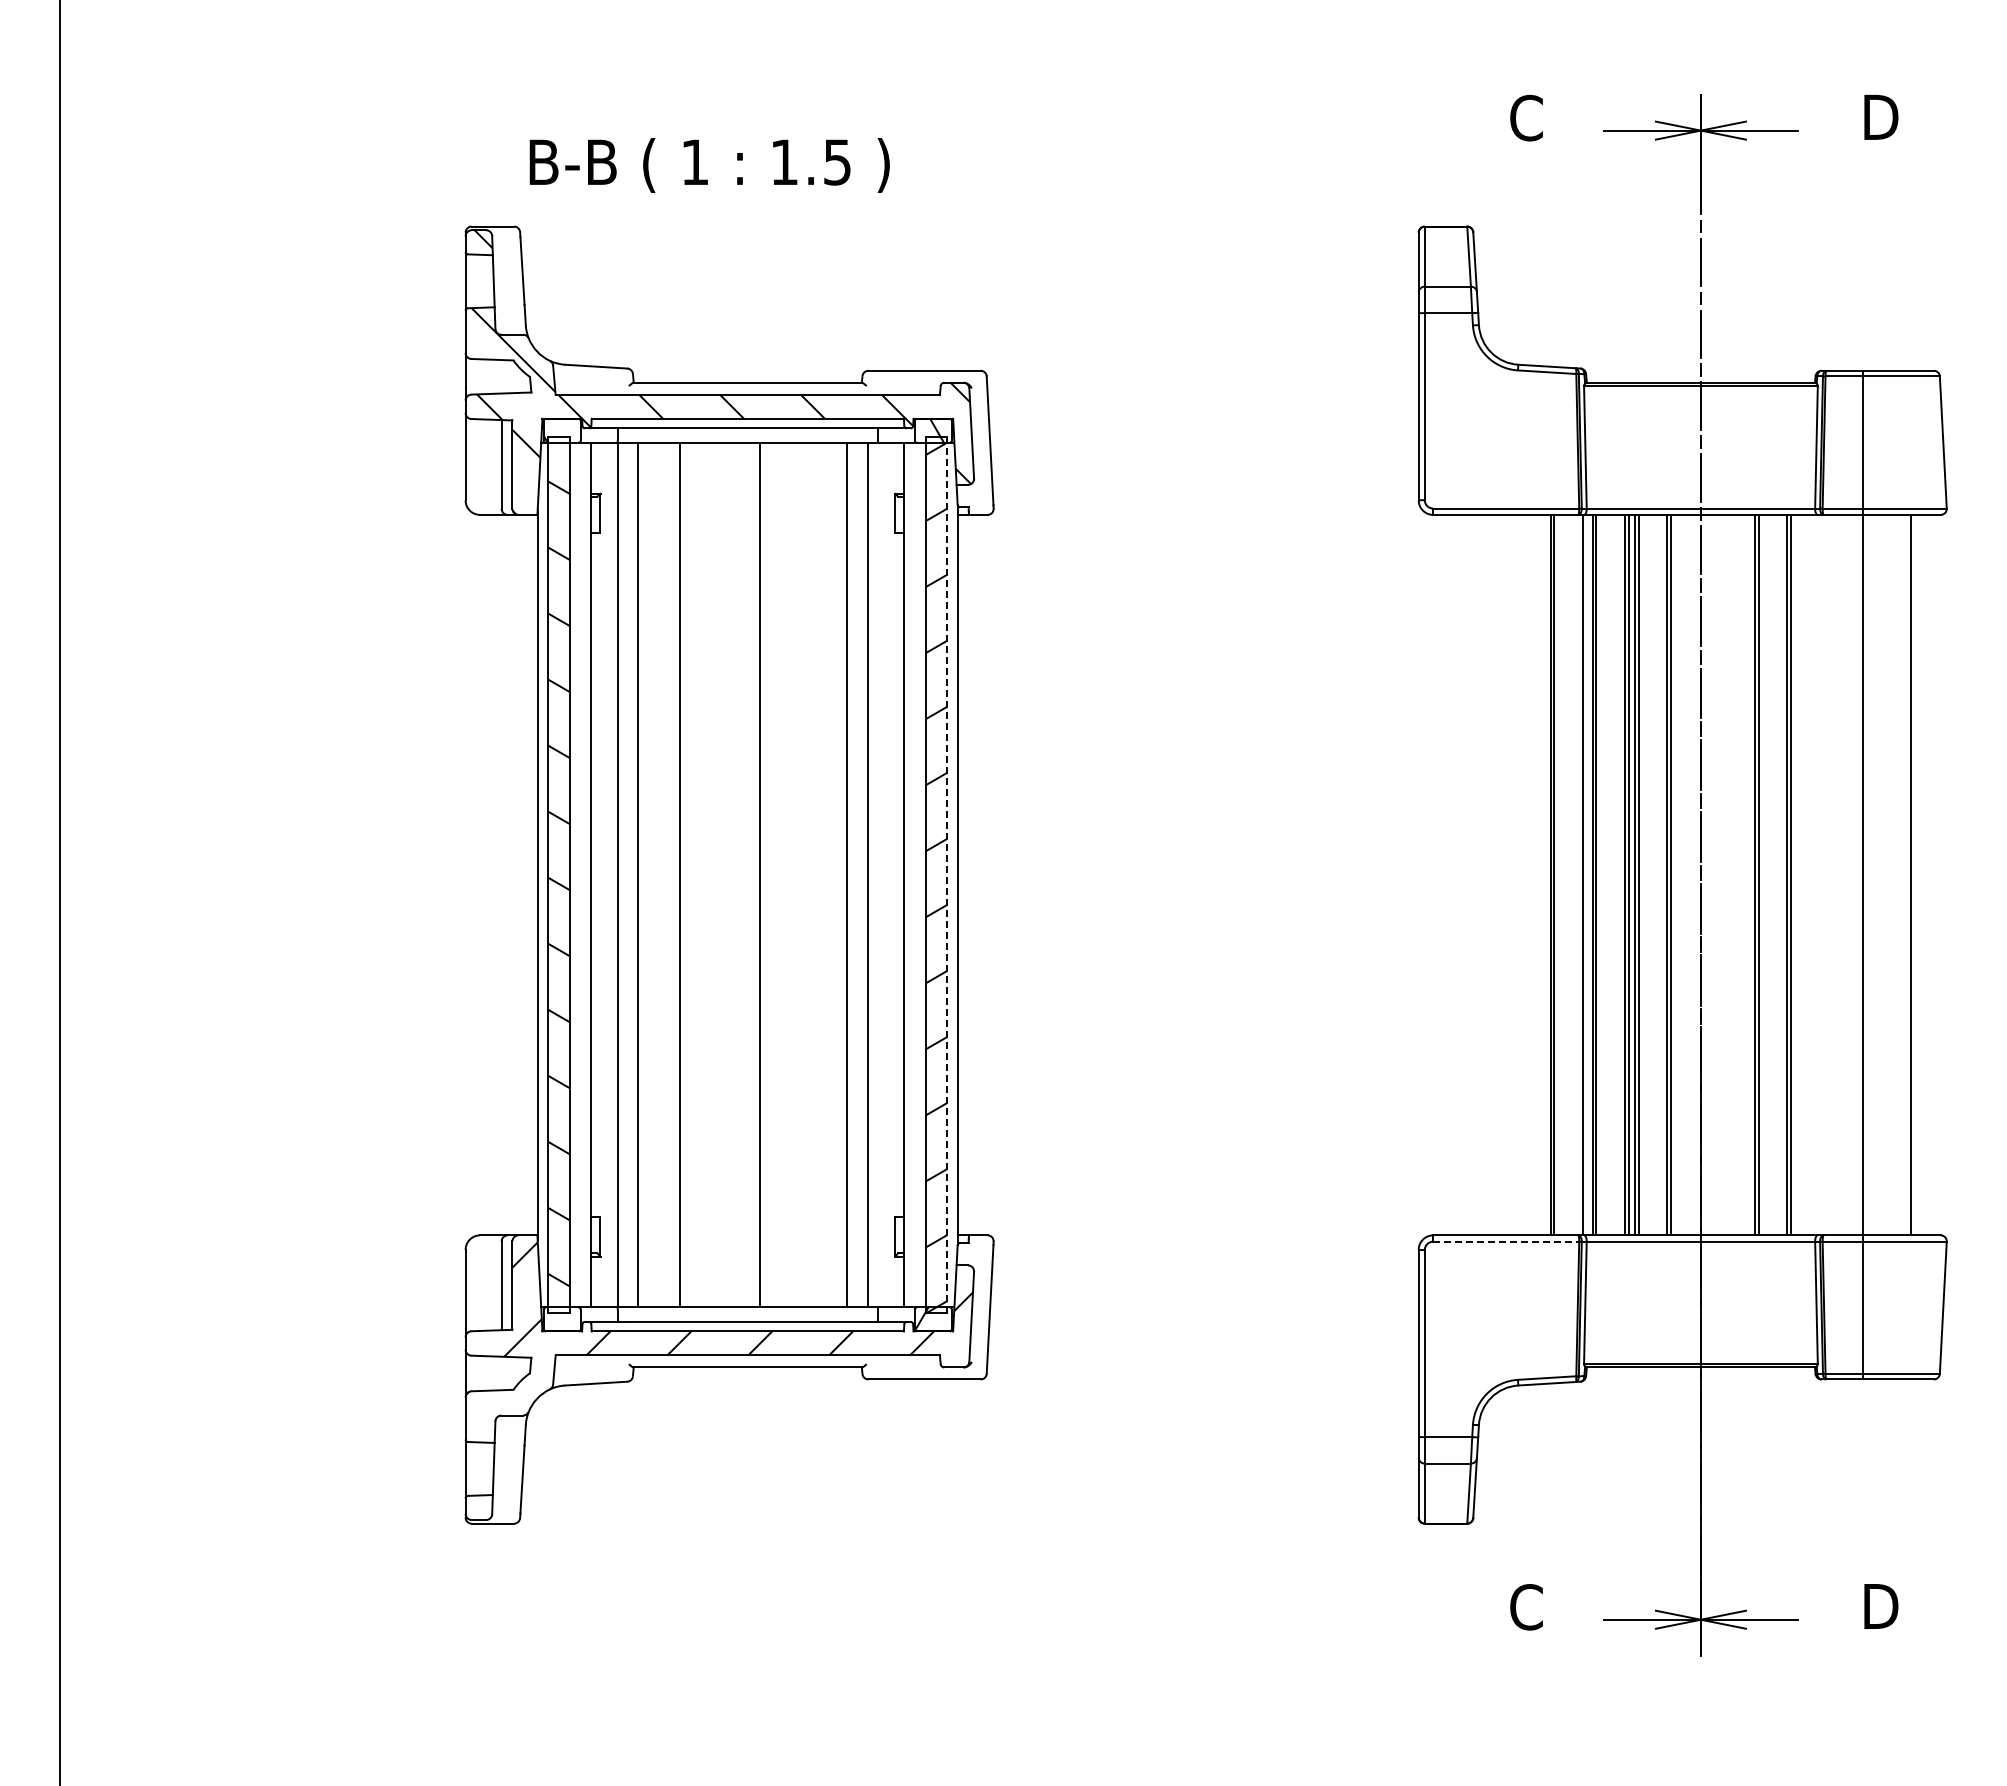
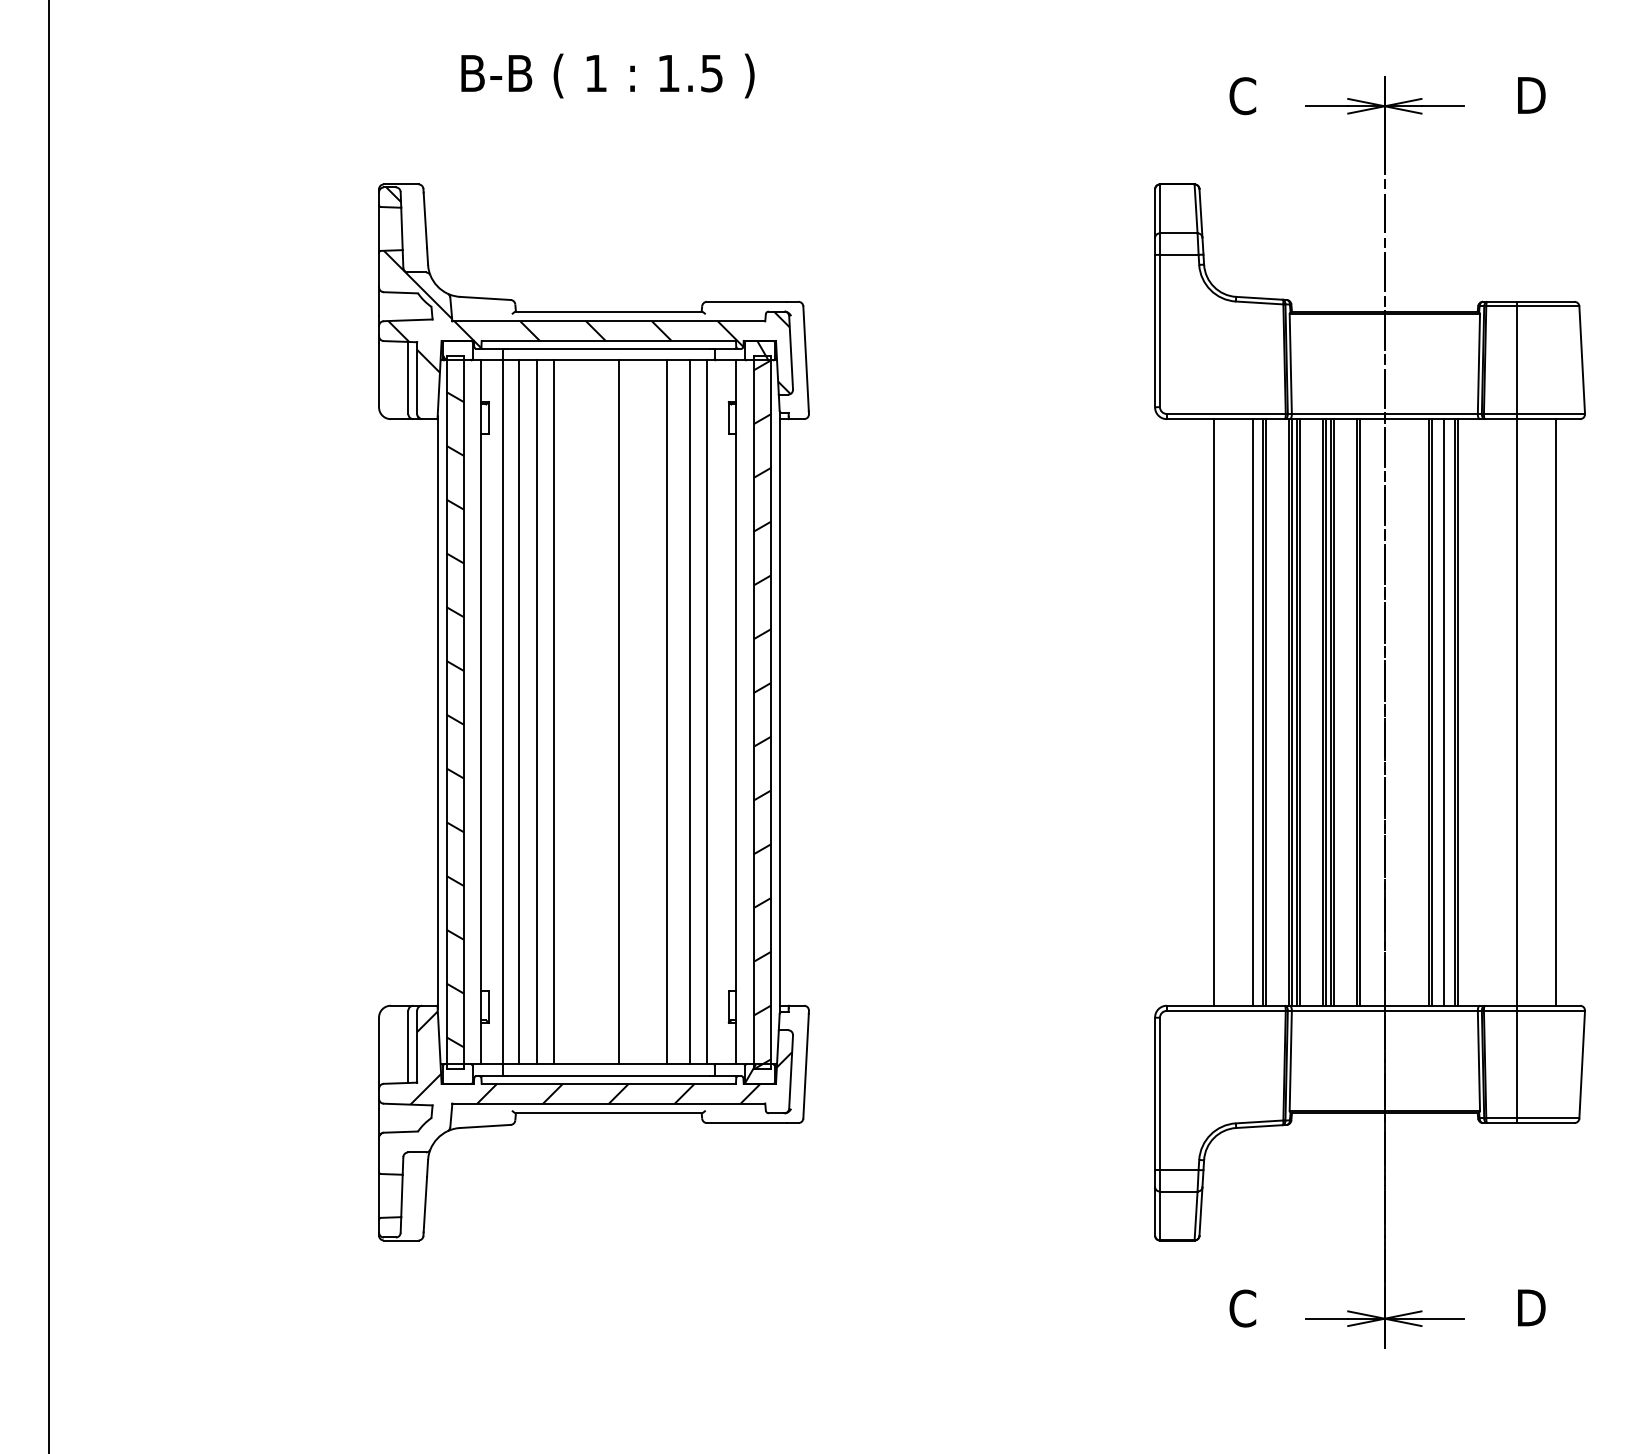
text: (709, 165) -> (607, 76), moved
line: (659, 874) -> (536, 711), added
line: (819, 874) -> (667, 711), added
line: (947, 874) -> (771, 711), dashed -> solid
line: (1490, 874) -> (1213, 711), added
line: (1538, 874) -> (1252, 711), added
line: (1586, 874) -> (1291, 711), added
line: (1772, 874) -> (1443, 711), added
line: (1506, 1241) -> (1226, 1010), dashed -> solid

